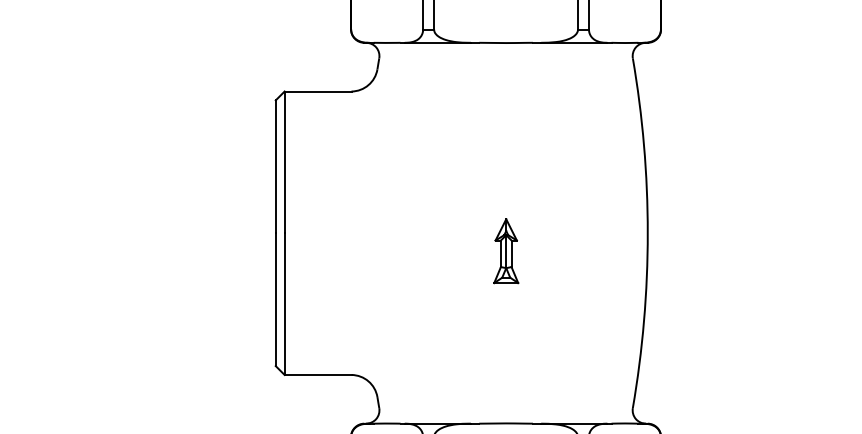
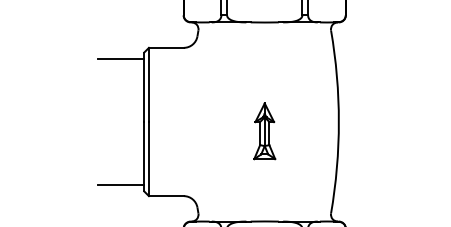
line: (230, 113) -> (120, 59), added
part: (505, 251) -> (264, 131), size x1.67
line: (230, 352) -> (120, 184), added

